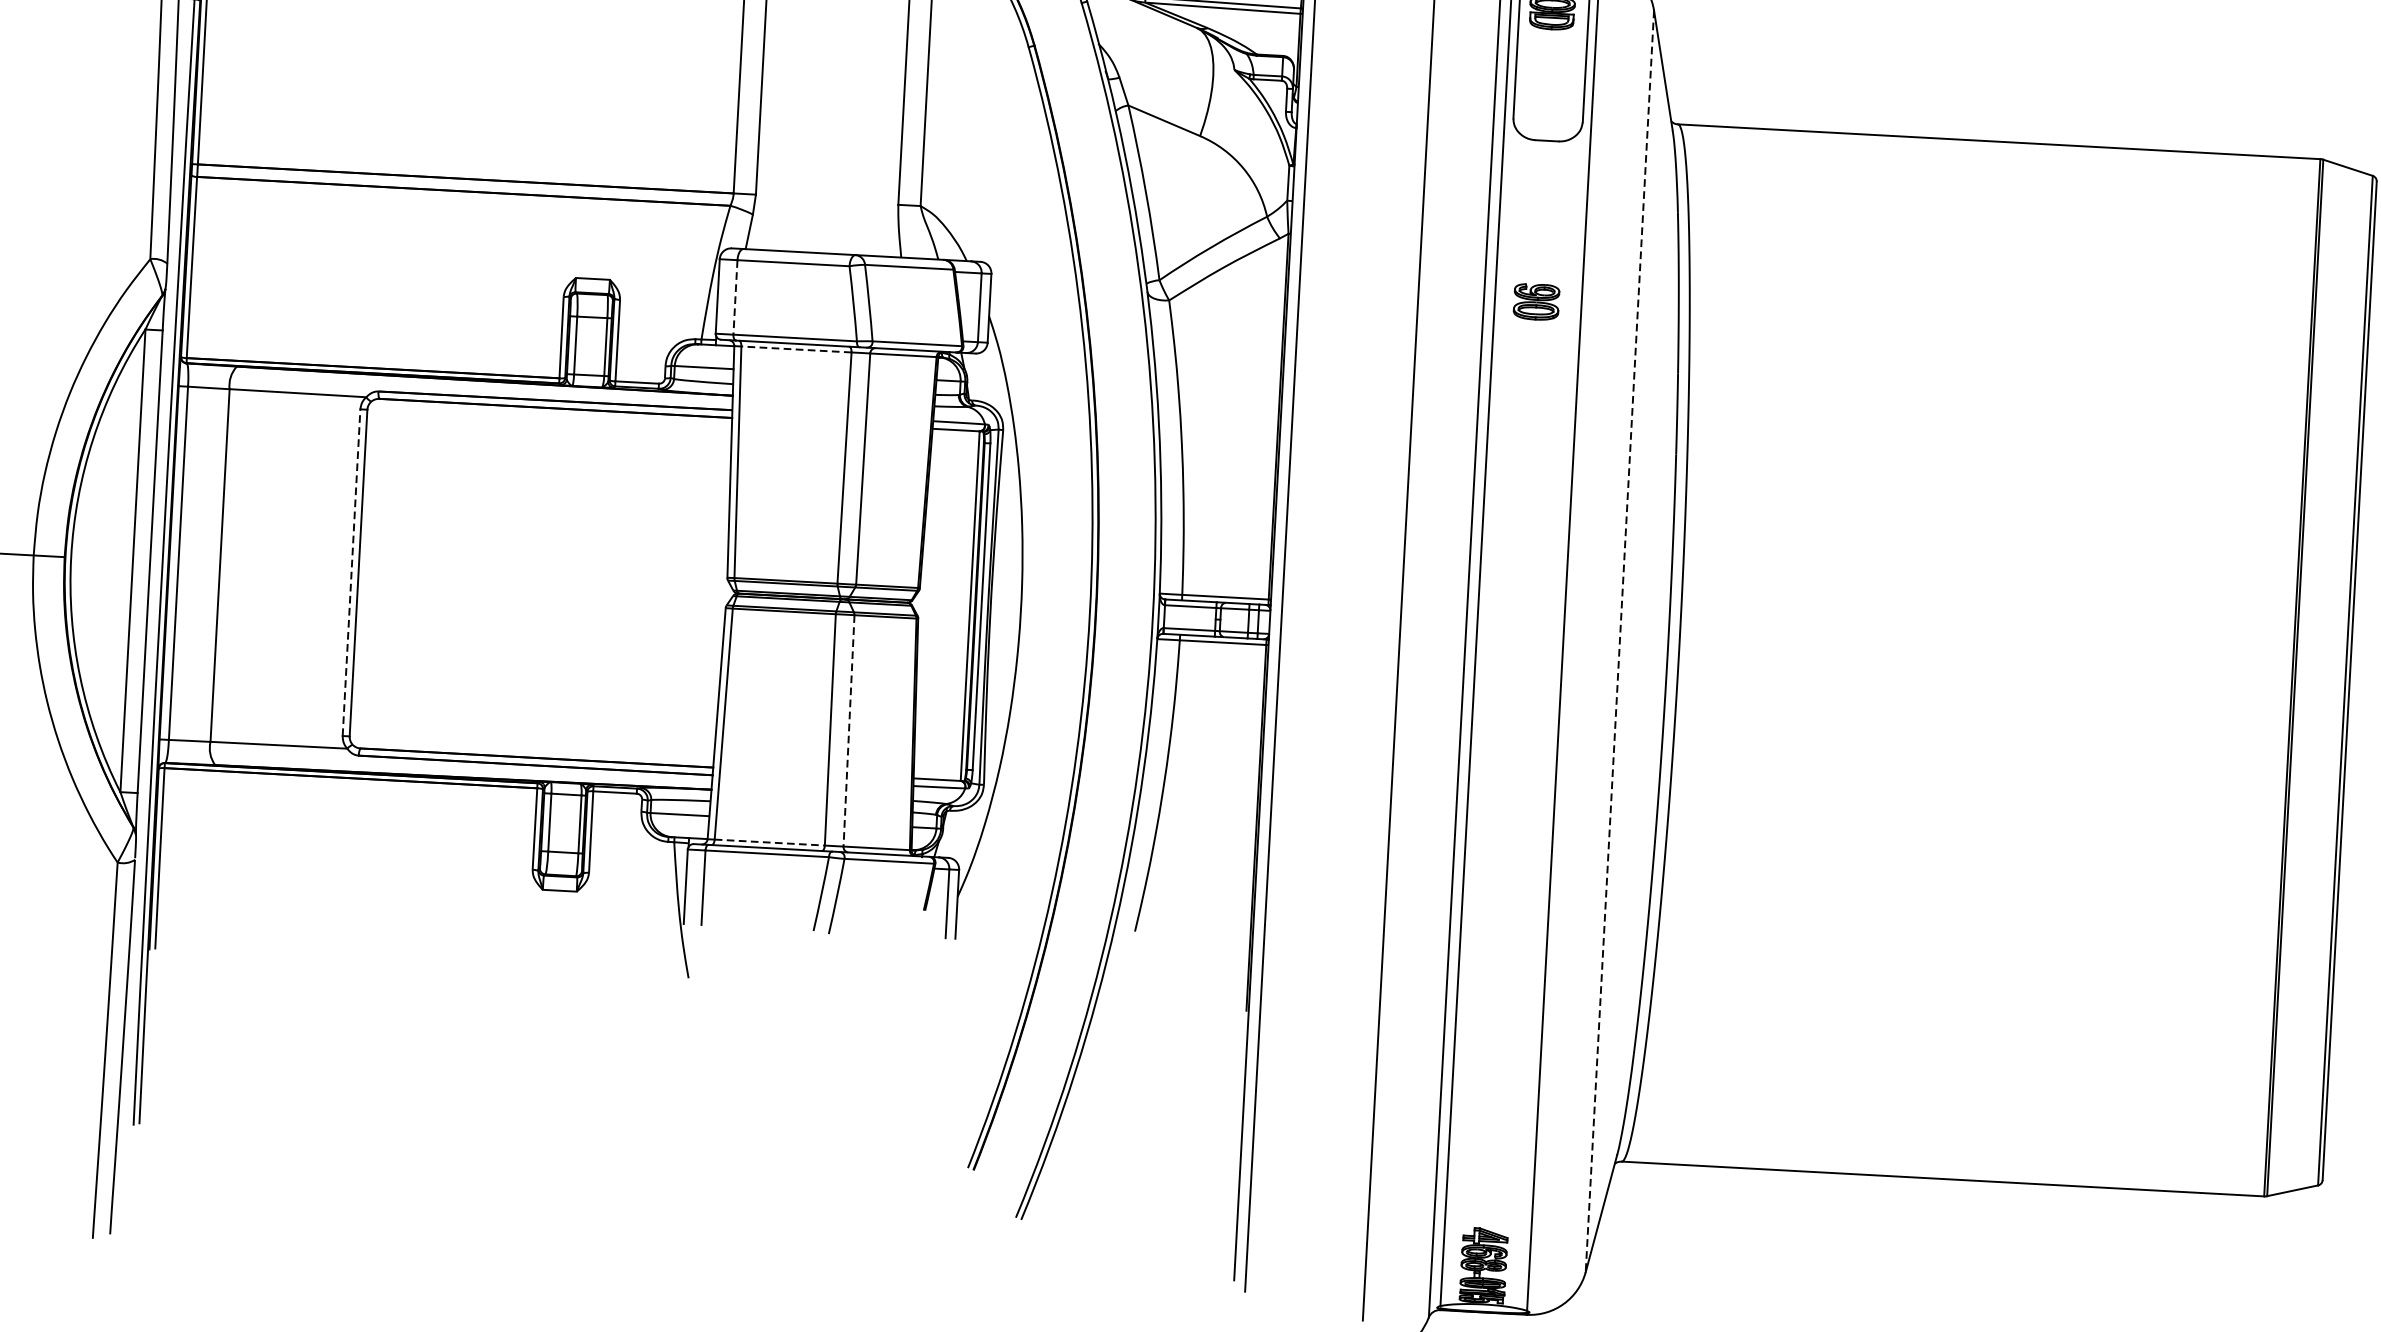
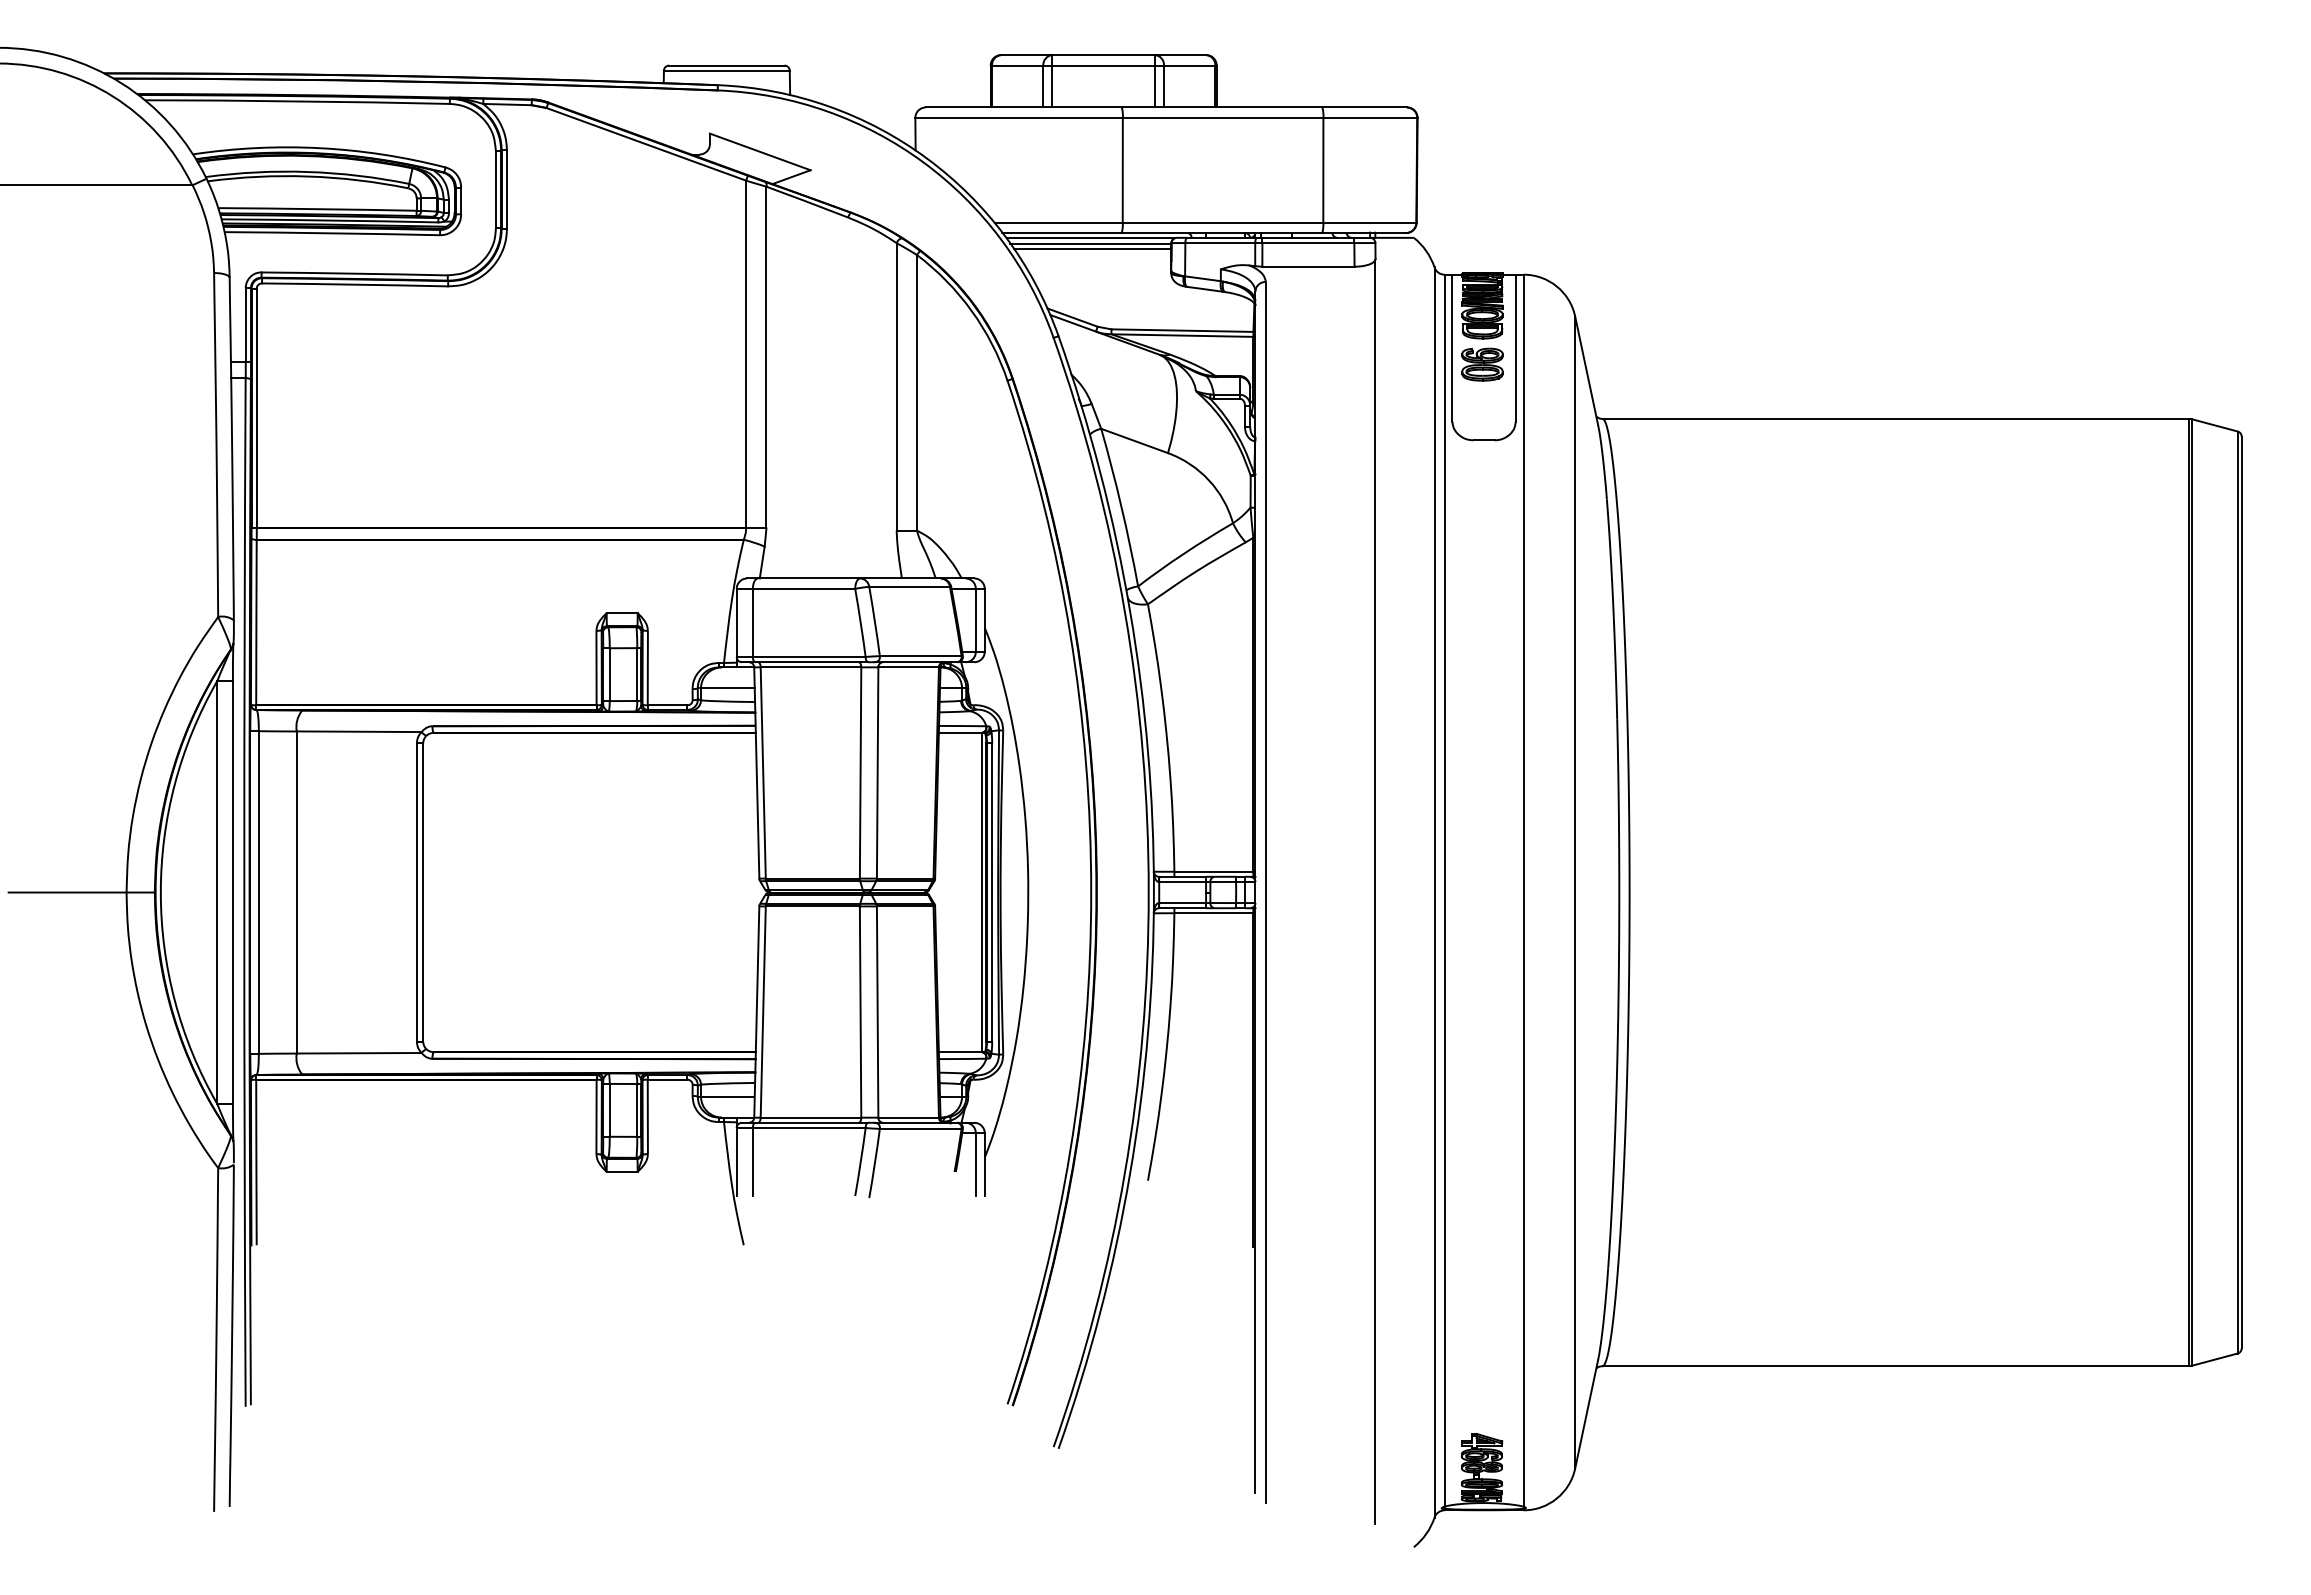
line: (735, 298) -> (752, 623), dashed -> solid
part: (1536, 301) -> (1482, 364), moved
line: (795, 349) -> (810, 667), dashed -> solid
line: (351, 572) -> (416, 892), dashed -> solid
line: (1620, 642) -> (1575, 893), dashed -> solid
line: (848, 731) -> (877, 1012), dashed -> solid
line: (770, 842) -> (811, 1117), dashed -> solid

